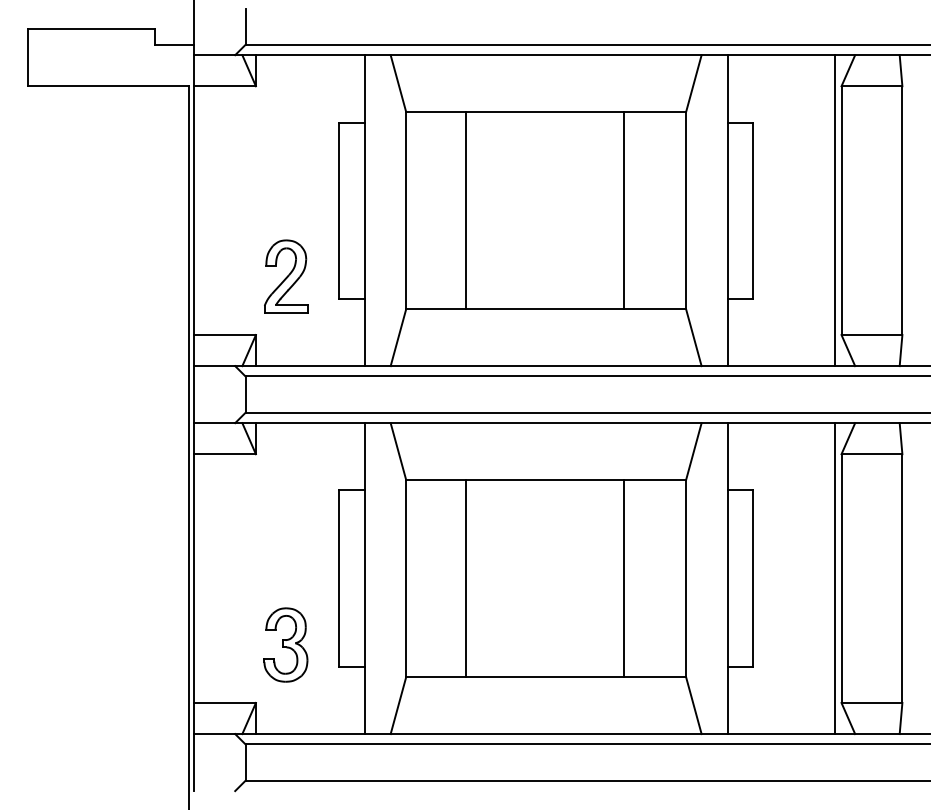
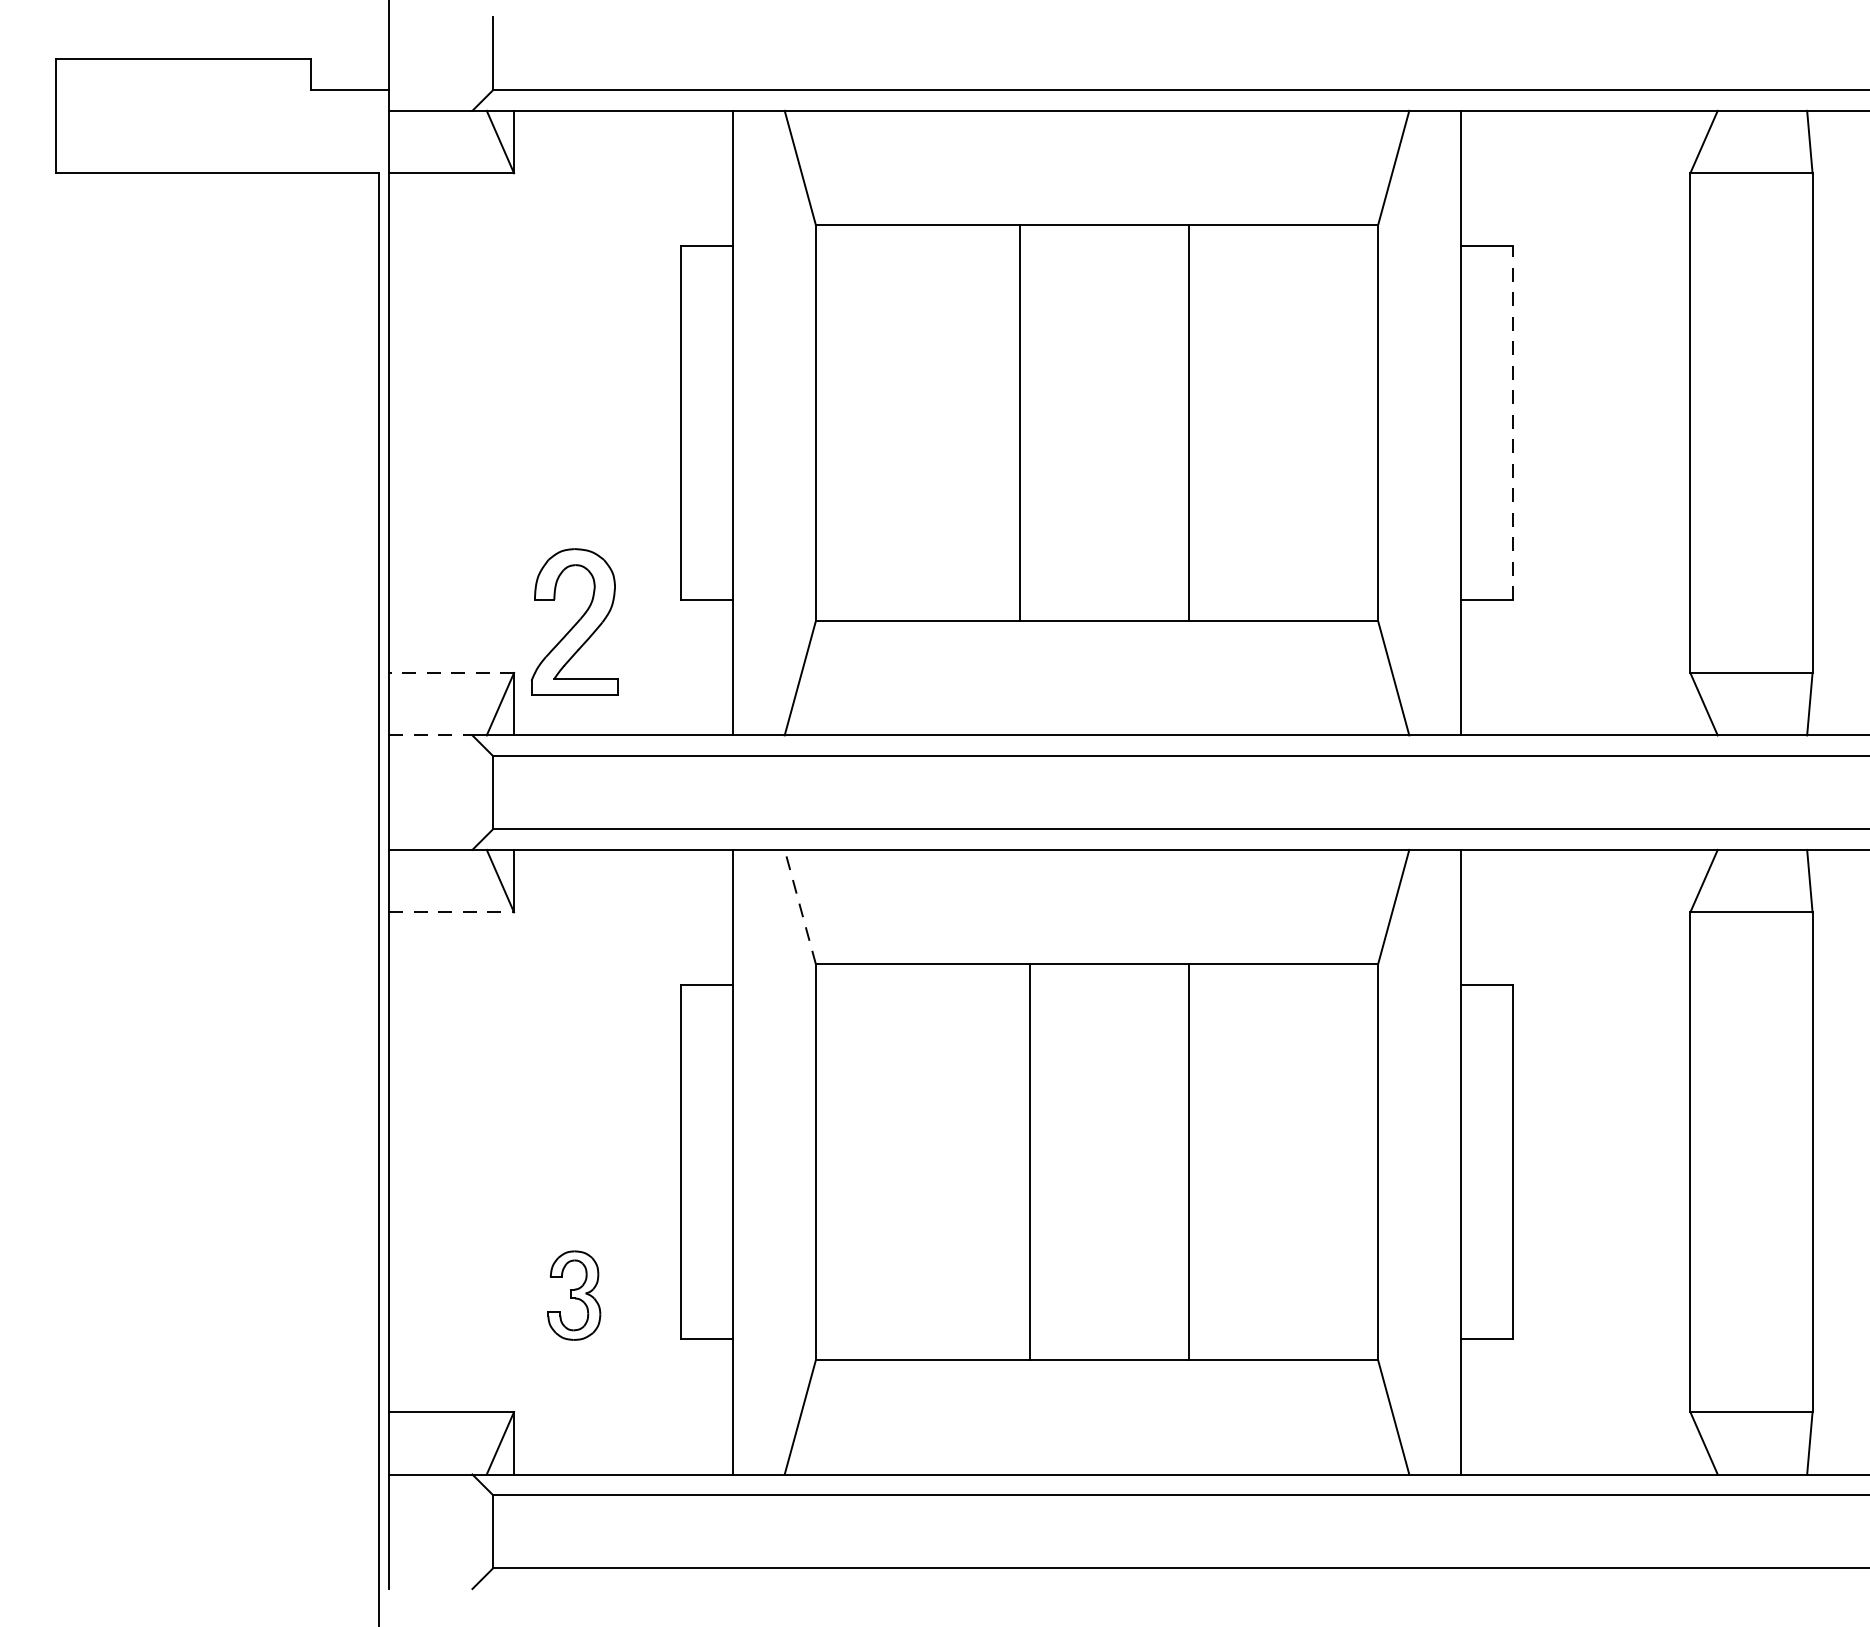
line: (465, 210) -> (1019, 422), moved
line: (623, 210) -> (1188, 422), moved
line: (753, 210) -> (1513, 422), solid -> dashed
line: (834, 210) -> (1676, 422), removed
part: (286, 276) -> (575, 621), moved
line: (224, 335) -> (450, 673), solid -> dashed
line: (214, 366) -> (430, 736), solid -> dashed
line: (398, 451) -> (800, 906), solid -> dashed
line: (225, 454) -> (452, 912), solid -> dashed
line: (465, 578) -> (1029, 1162), moved
line: (623, 578) -> (1188, 1162), moved
line: (834, 578) -> (1676, 1162), removed
part: (285, 644) -> (573, 1294), size x0.6

